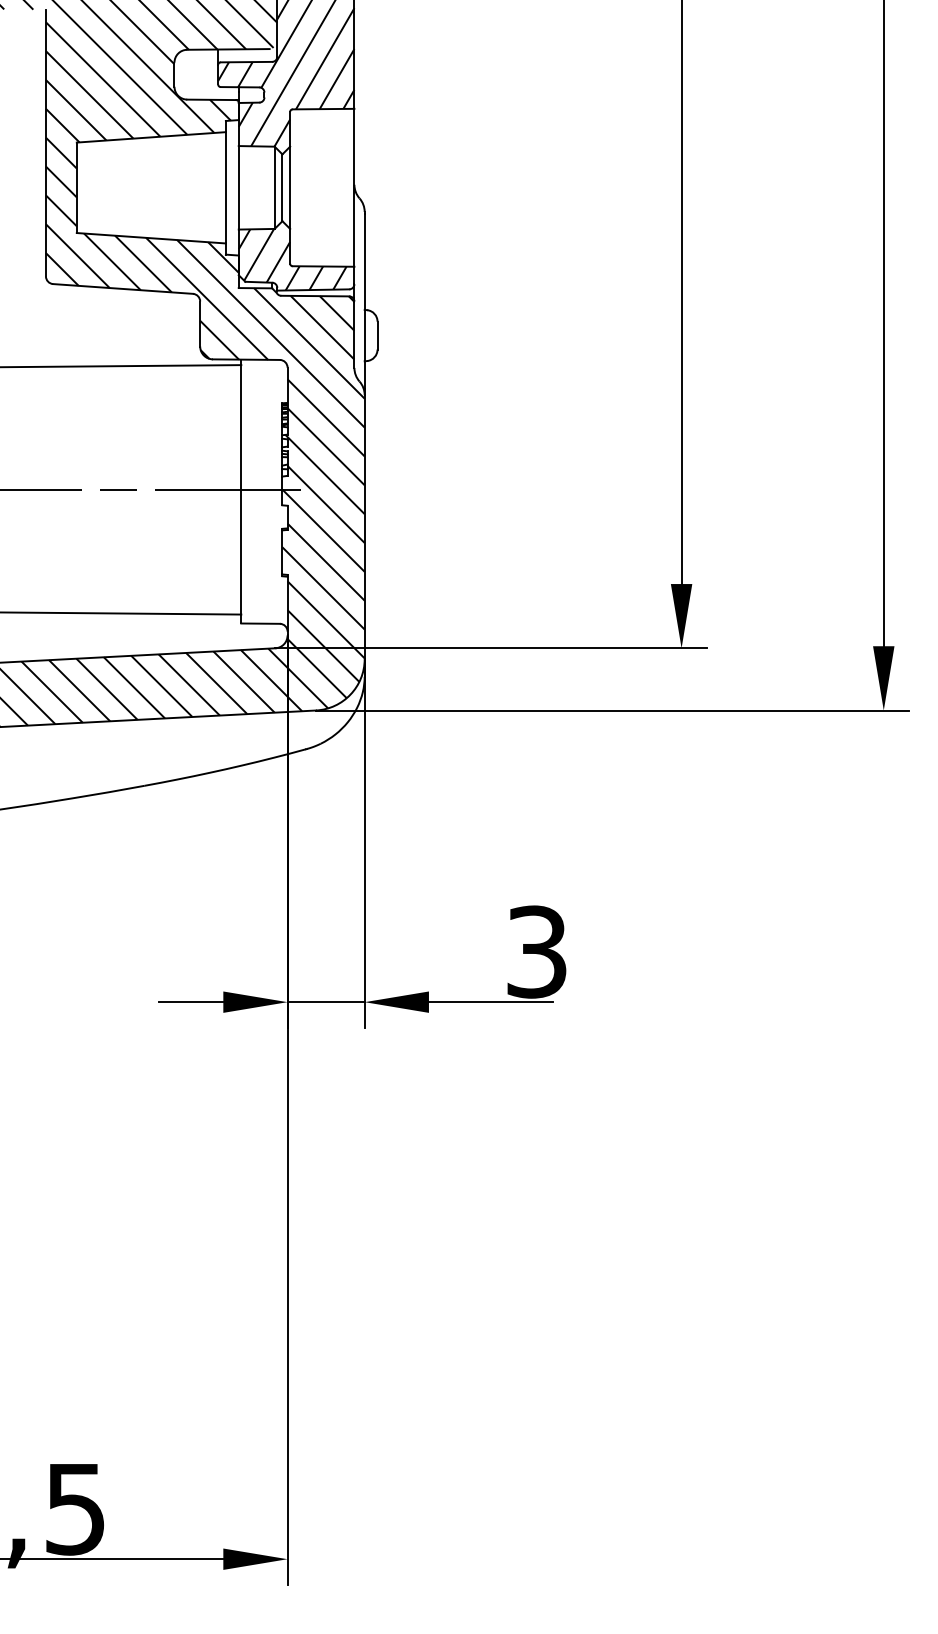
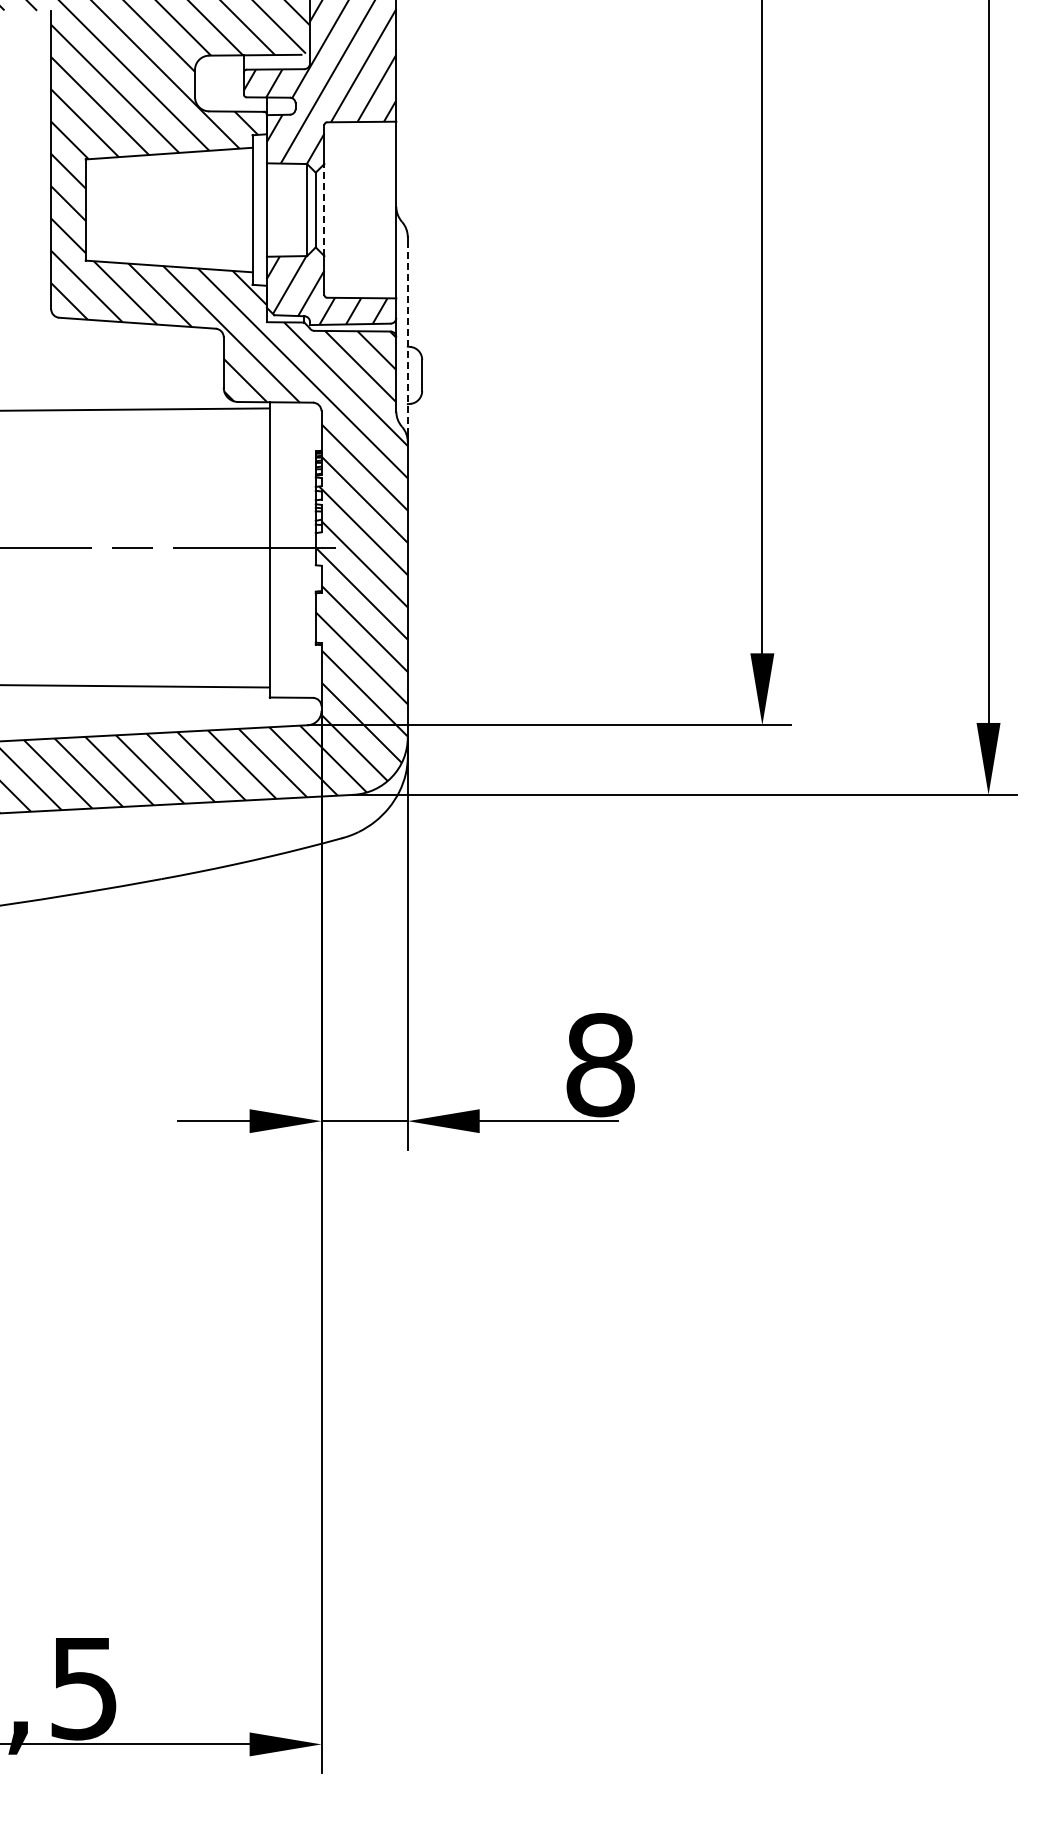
line: (290, 187) -> (324, 209), solid -> dashed
line: (364, 301) -> (407, 337), solid -> dashed
text: (536, 952) -> (600, 1065), 3 -> 8

